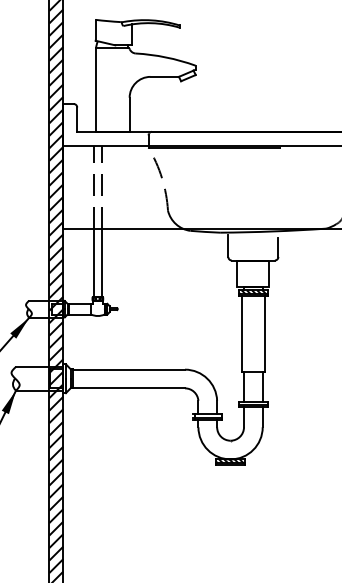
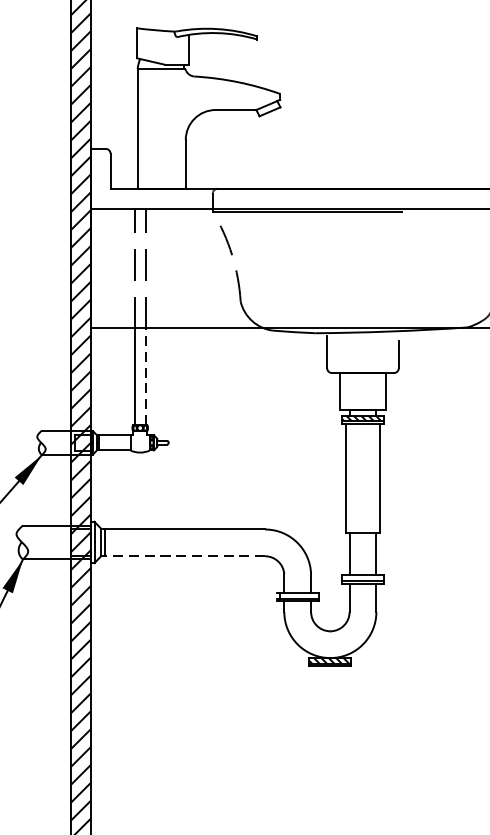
line: (102, 262) -> (146, 375), solid -> dashed
line: (128, 388) -> (184, 556), solid -> dashed

